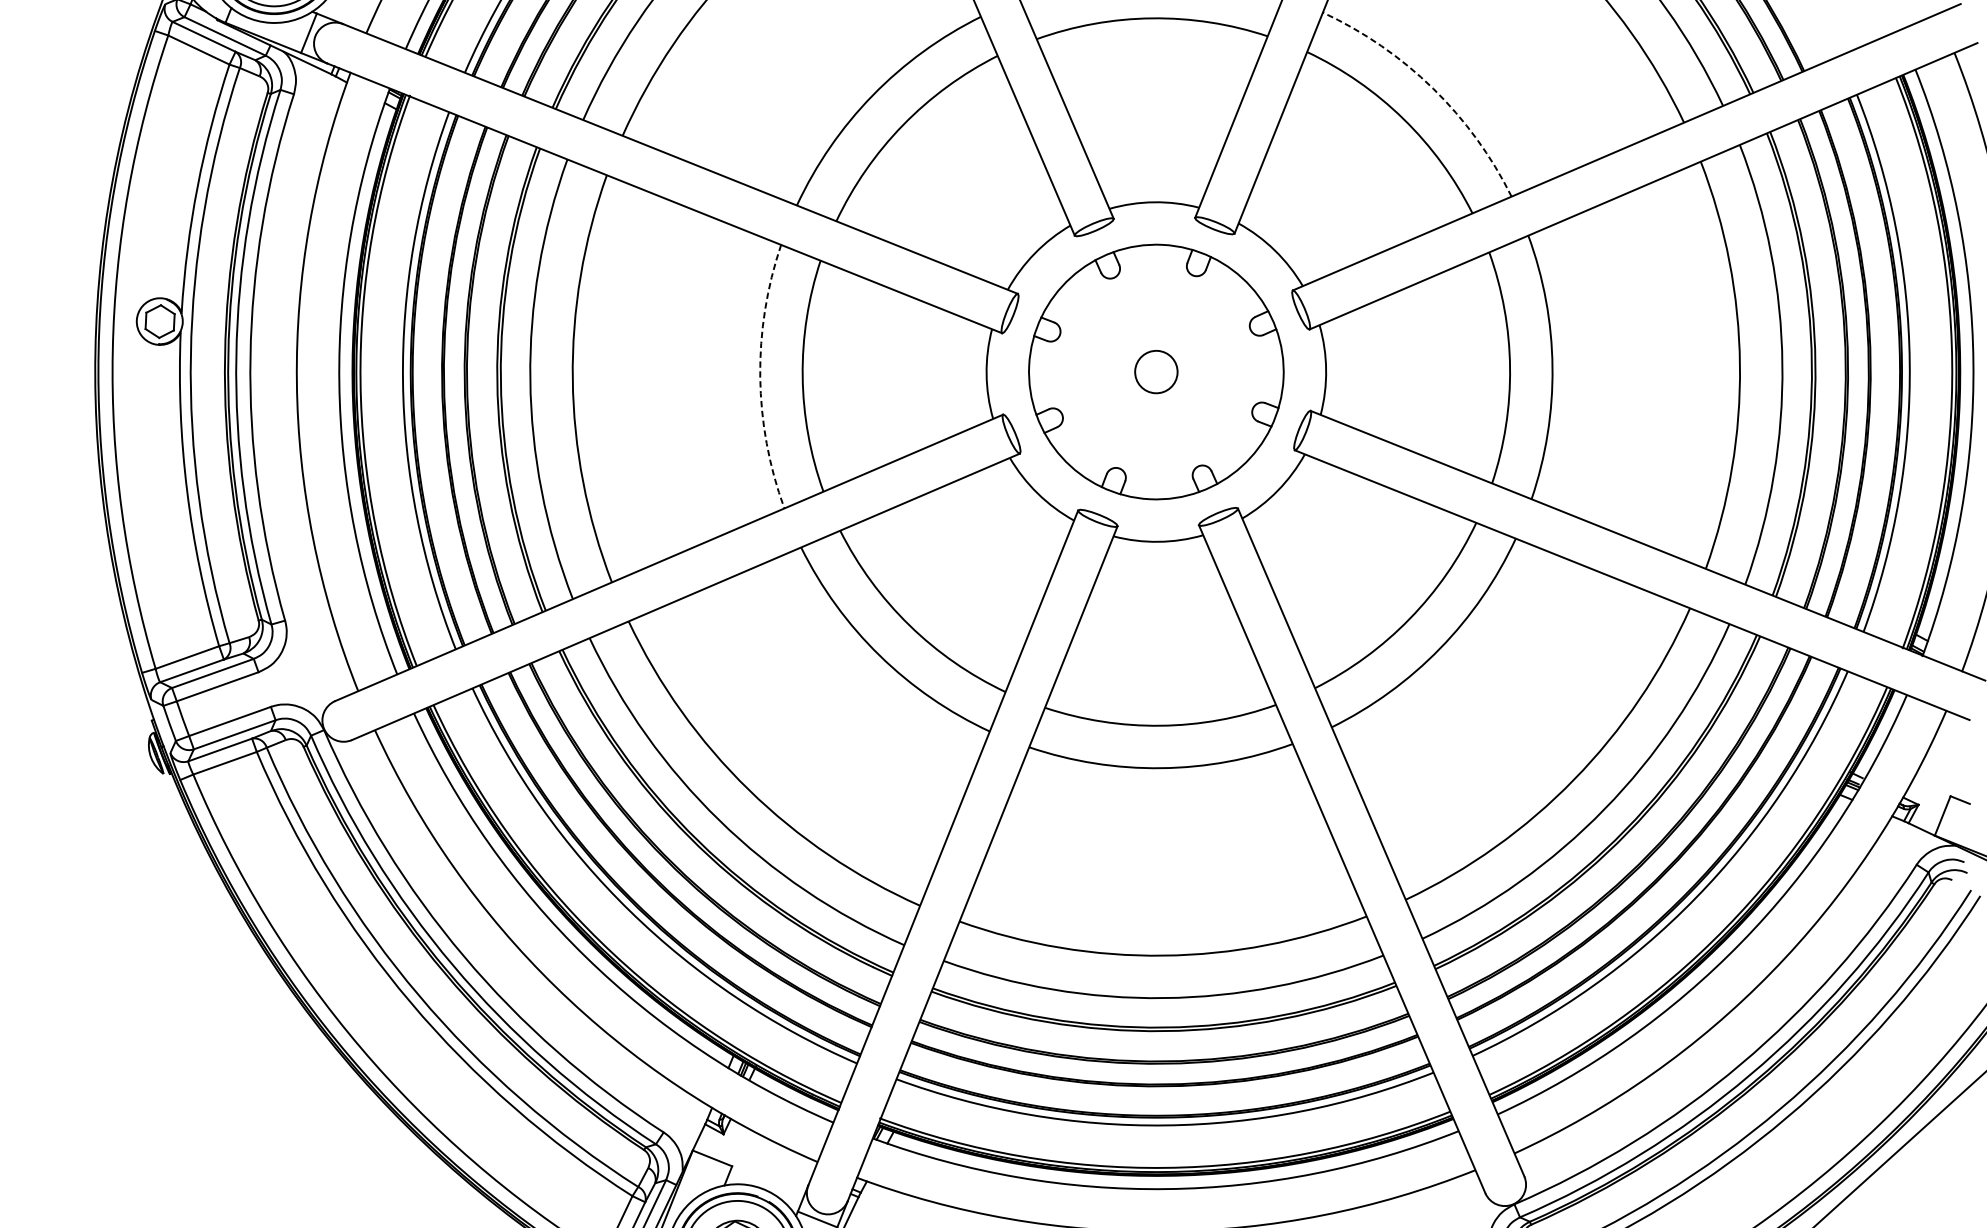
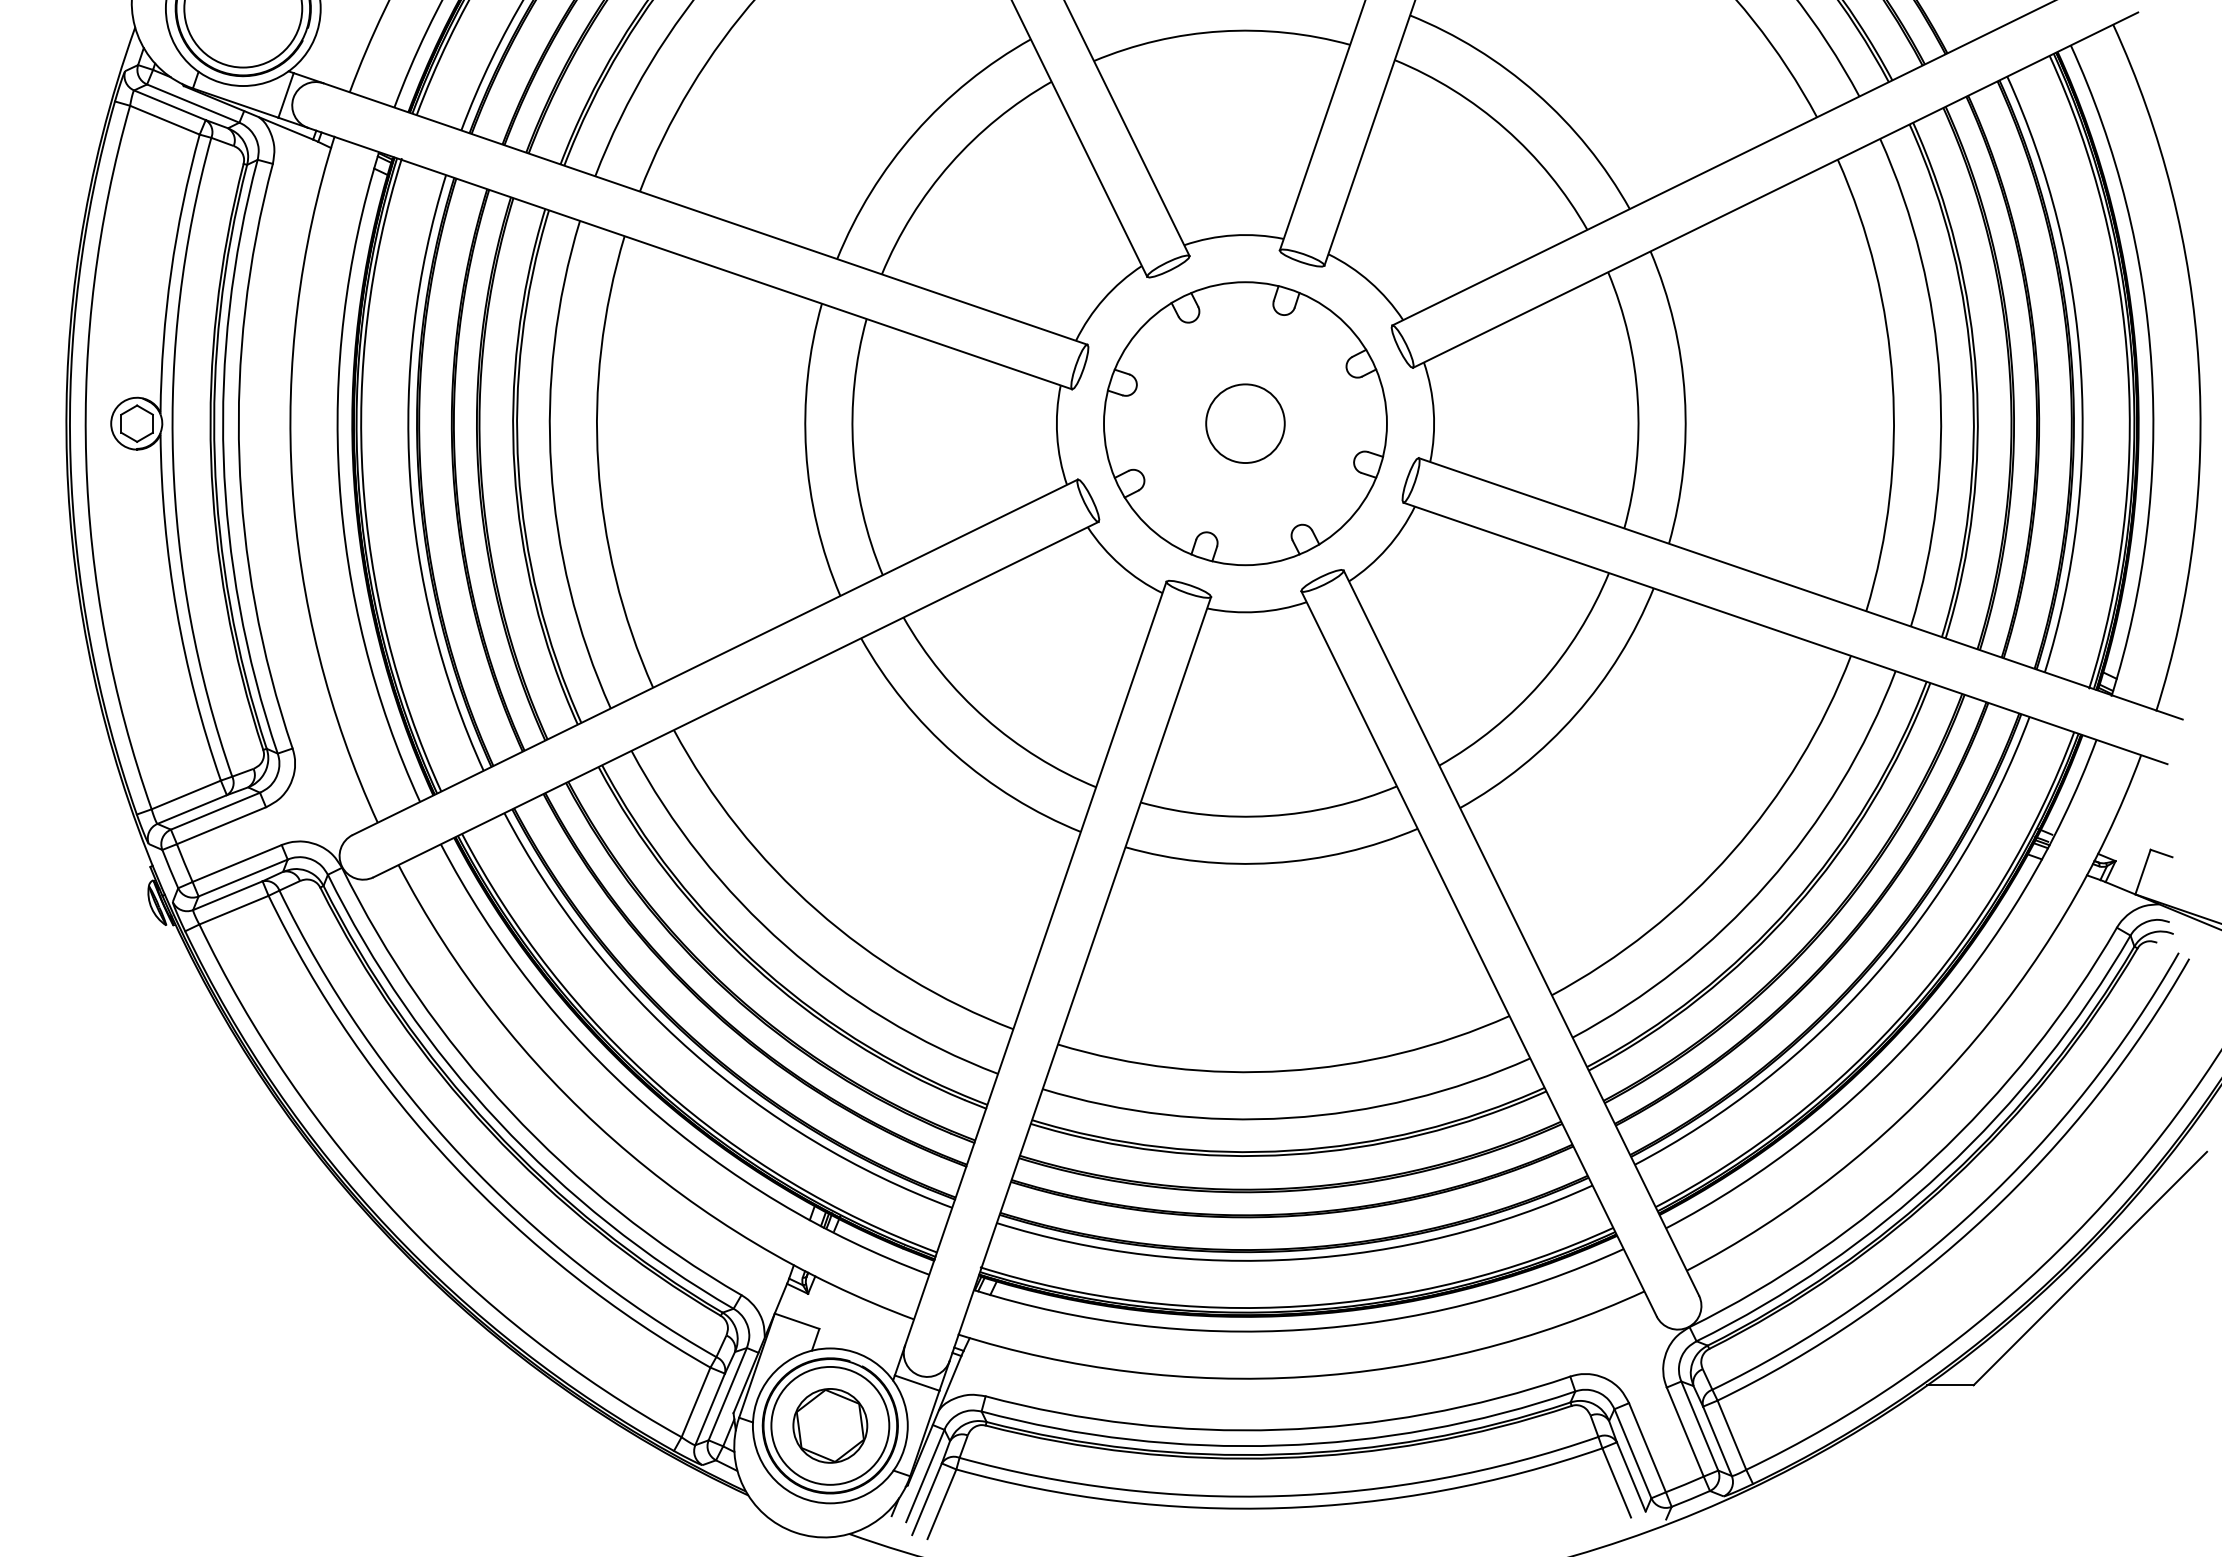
arc: (1432, 88) -> (1536, 93), dashed -> solid
circle: (1156, 371) -> (1245, 423), size x1.67
arc: (760, 377) -> (806, 451), dashed -> solid

